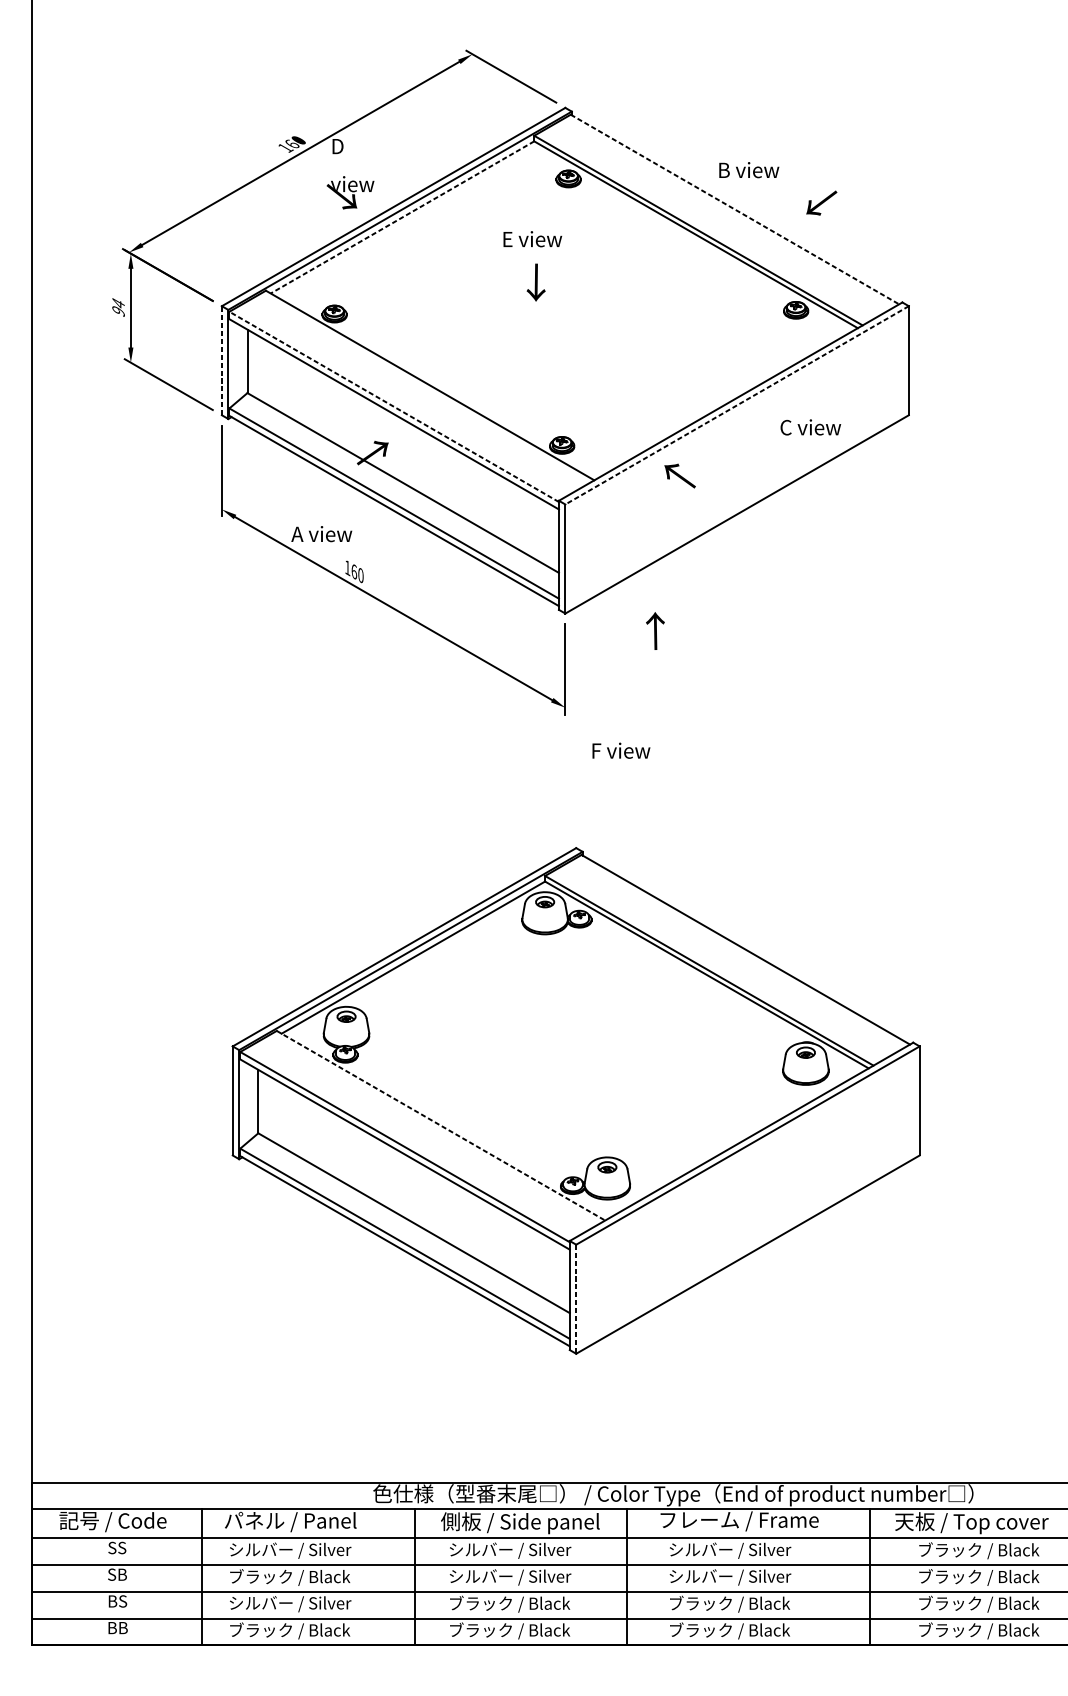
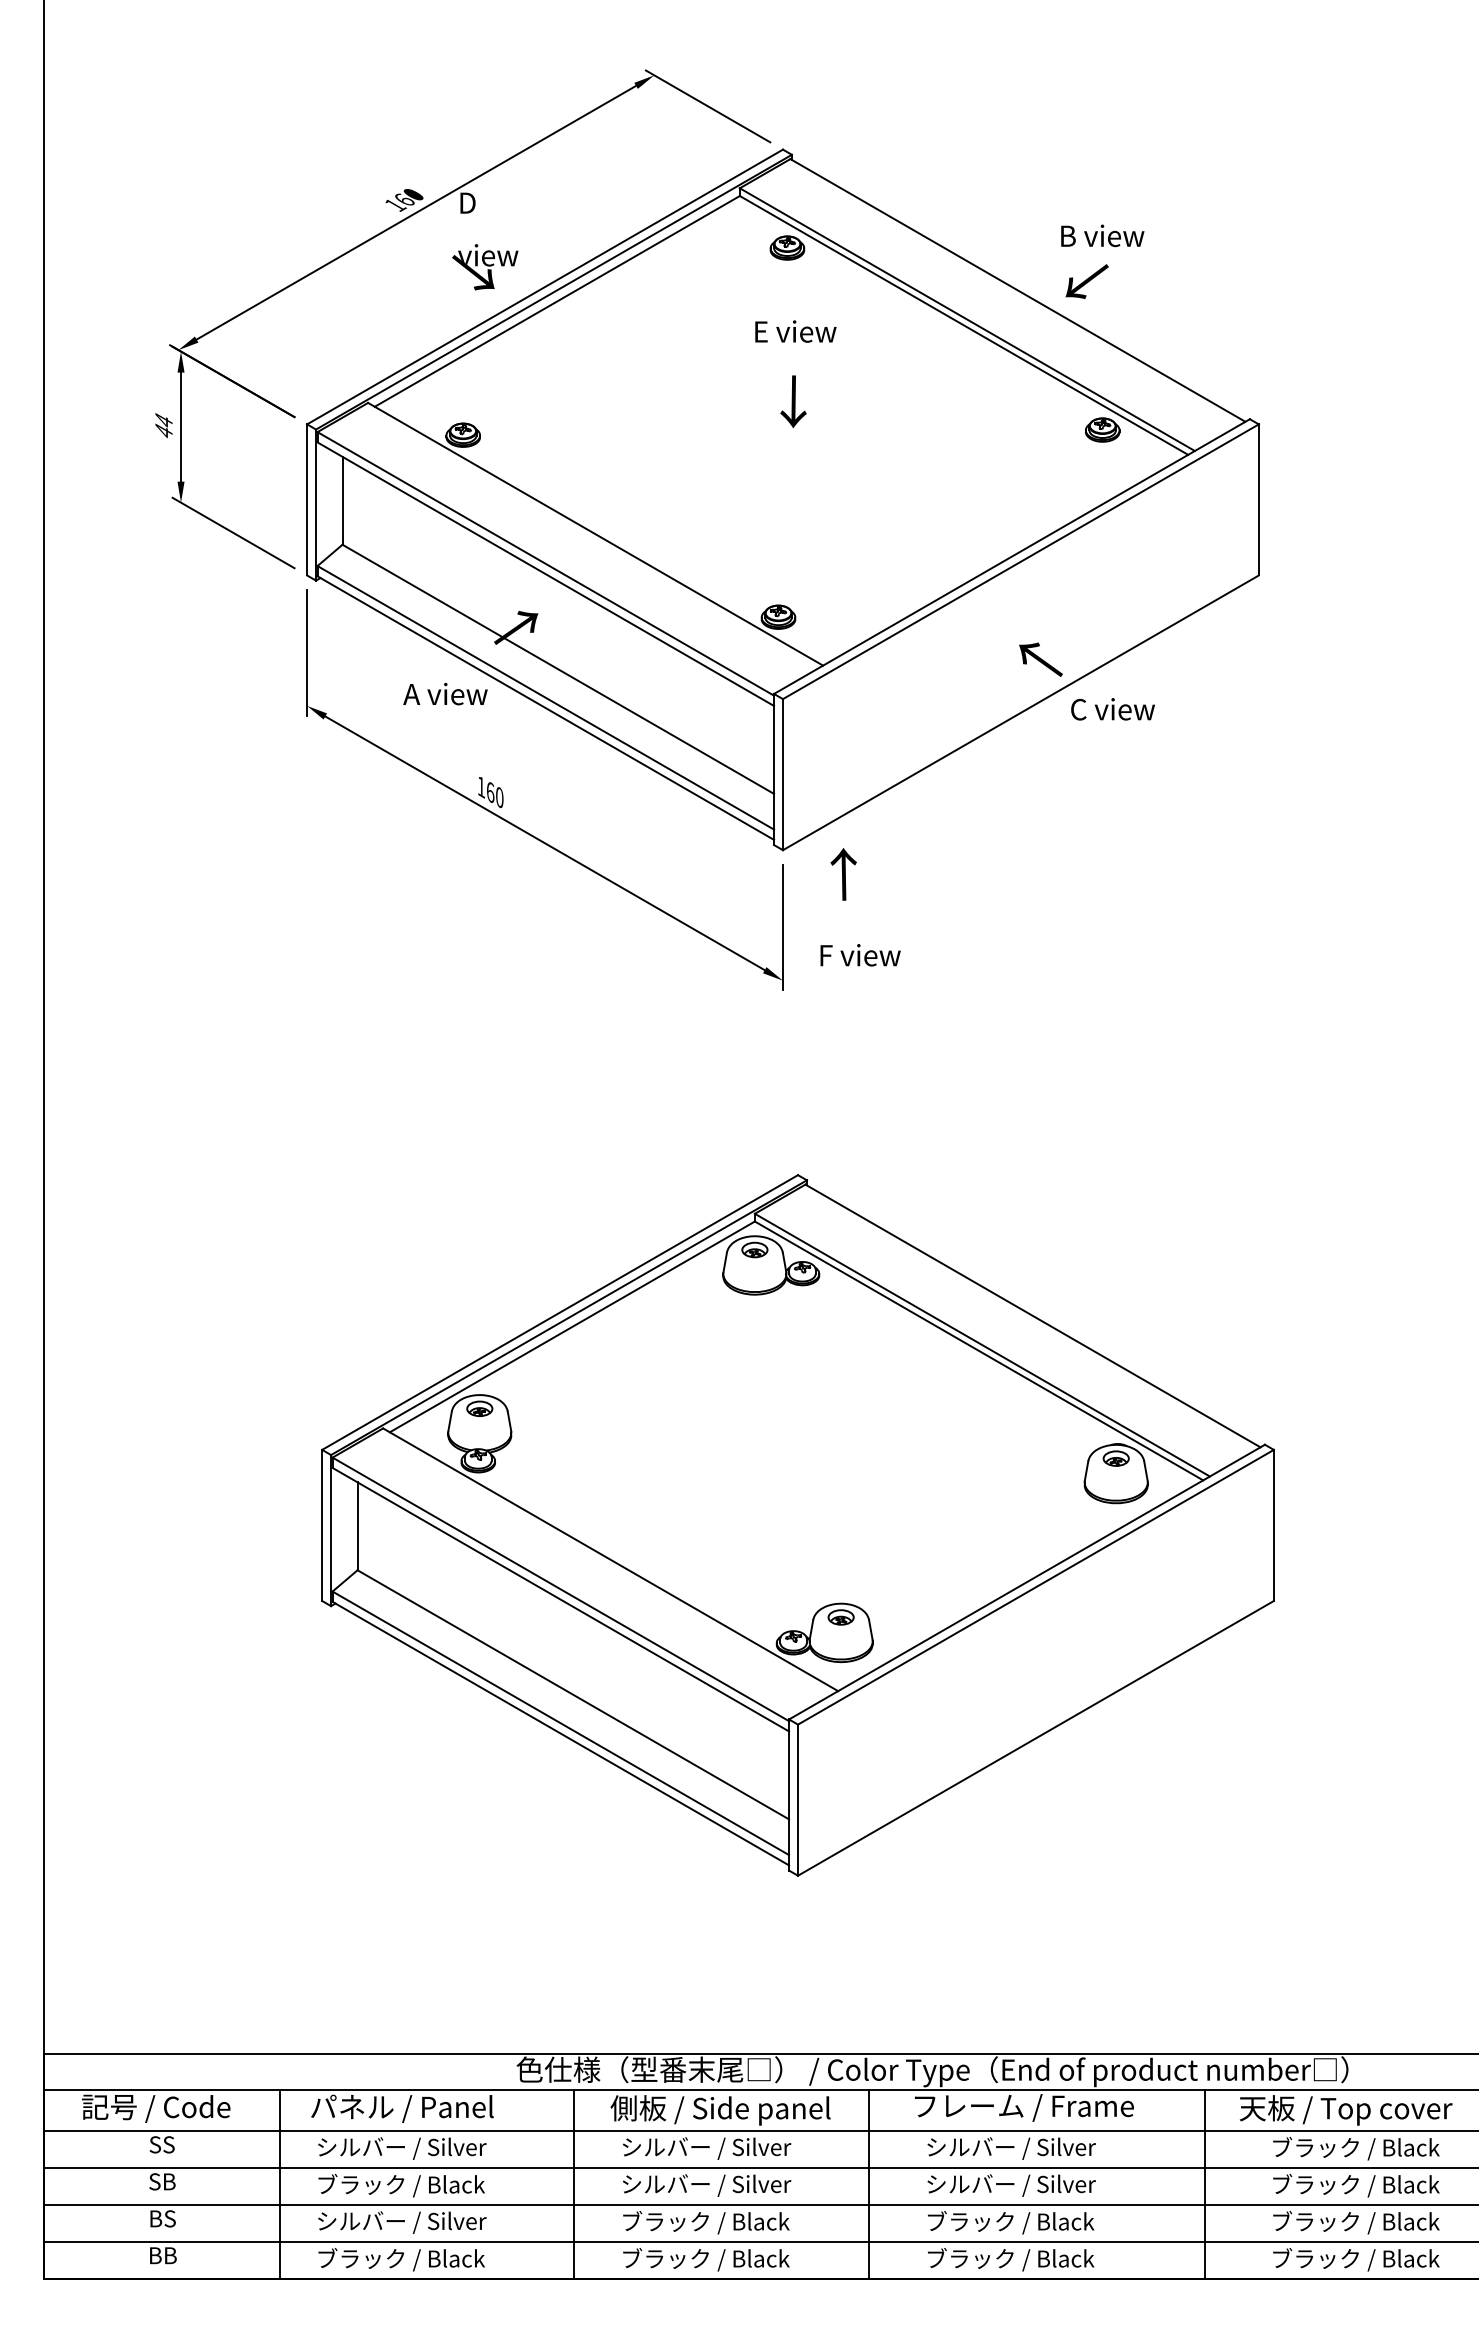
text: (749, 169) -> (1102, 235), moved
text: (821, 203) -> (1086, 281), moved
line: (734, 209) -> (1017, 290), dashed -> solid
line: (402, 217) -> (557, 301), dashed -> solid
text: (532, 239) -> (795, 331), moved
text: (536, 282) -> (793, 401), moved
text: (118, 311) -> (163, 431), 94 -> 44
line: (222, 360) -> (307, 499), dashed -> solid
line: (736, 405) -> (1020, 561), dashed -> solid
line: (393, 406) -> (545, 563), dashed -> solid
text: (810, 427) -> (1112, 709), moved
text: (679, 475) -> (1040, 659), moved
text: (321, 533) -> (445, 693), moved
text: (655, 631) -> (843, 874), moved
text: (621, 750) -> (860, 955), moved
line: (440, 1125) -> (610, 1559), dashed -> solid
line: (576, 1299) -> (798, 1800), dashed -> solid

